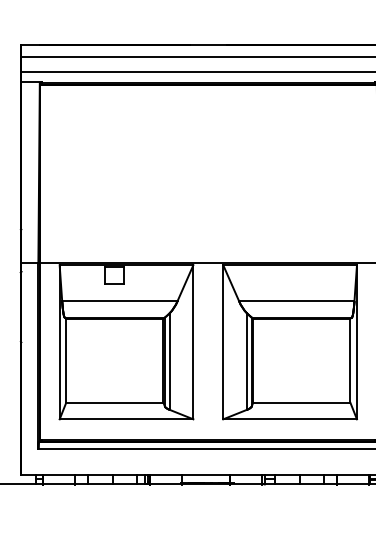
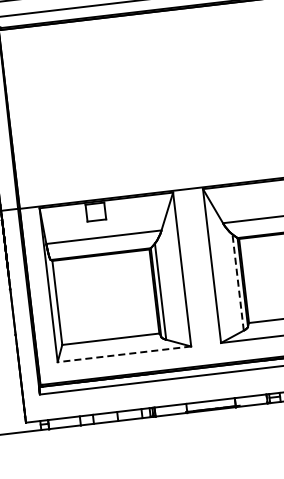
line: (247, 361) -> (238, 282), solid -> dashed
line: (126, 419) -> (124, 354), solid -> dashed

